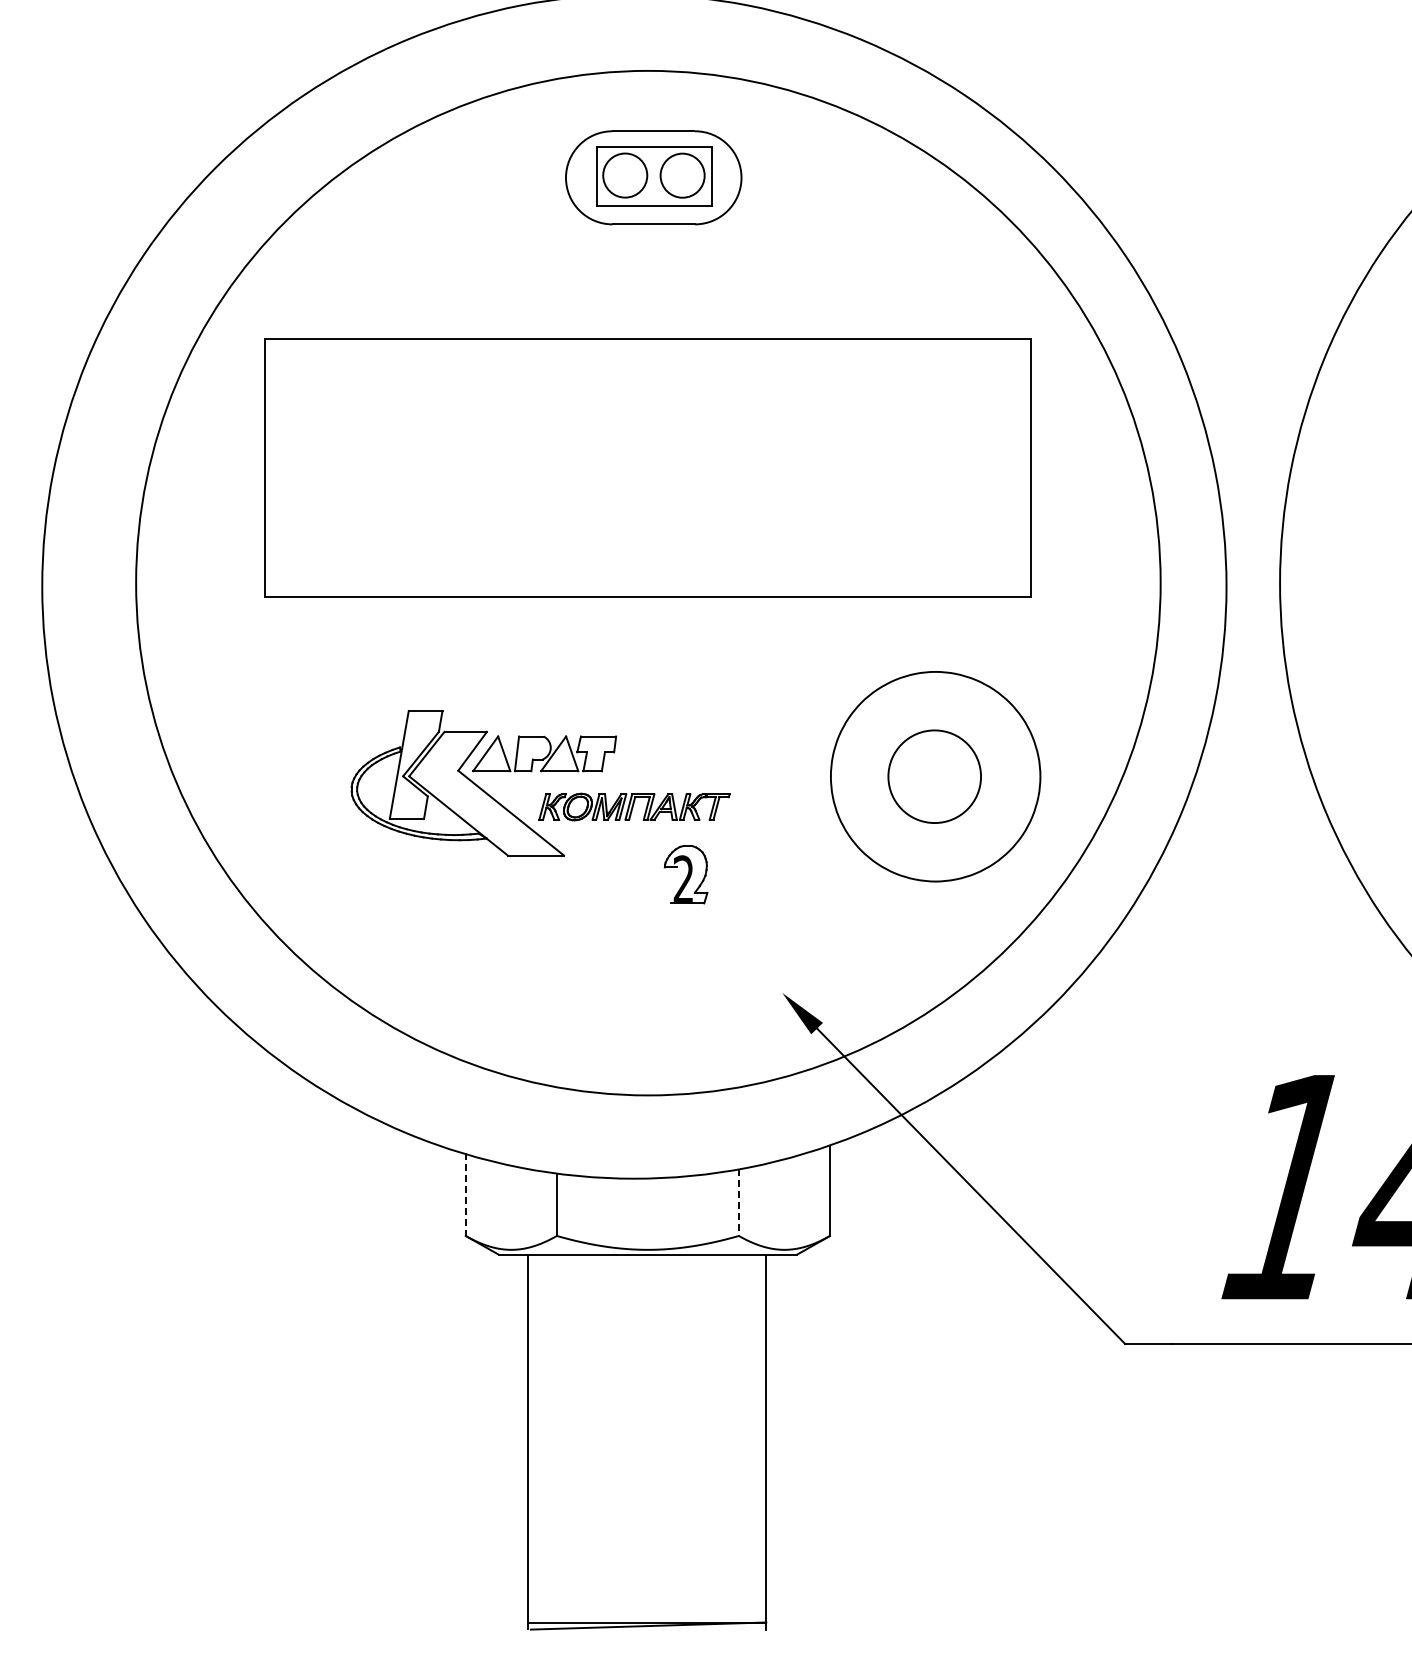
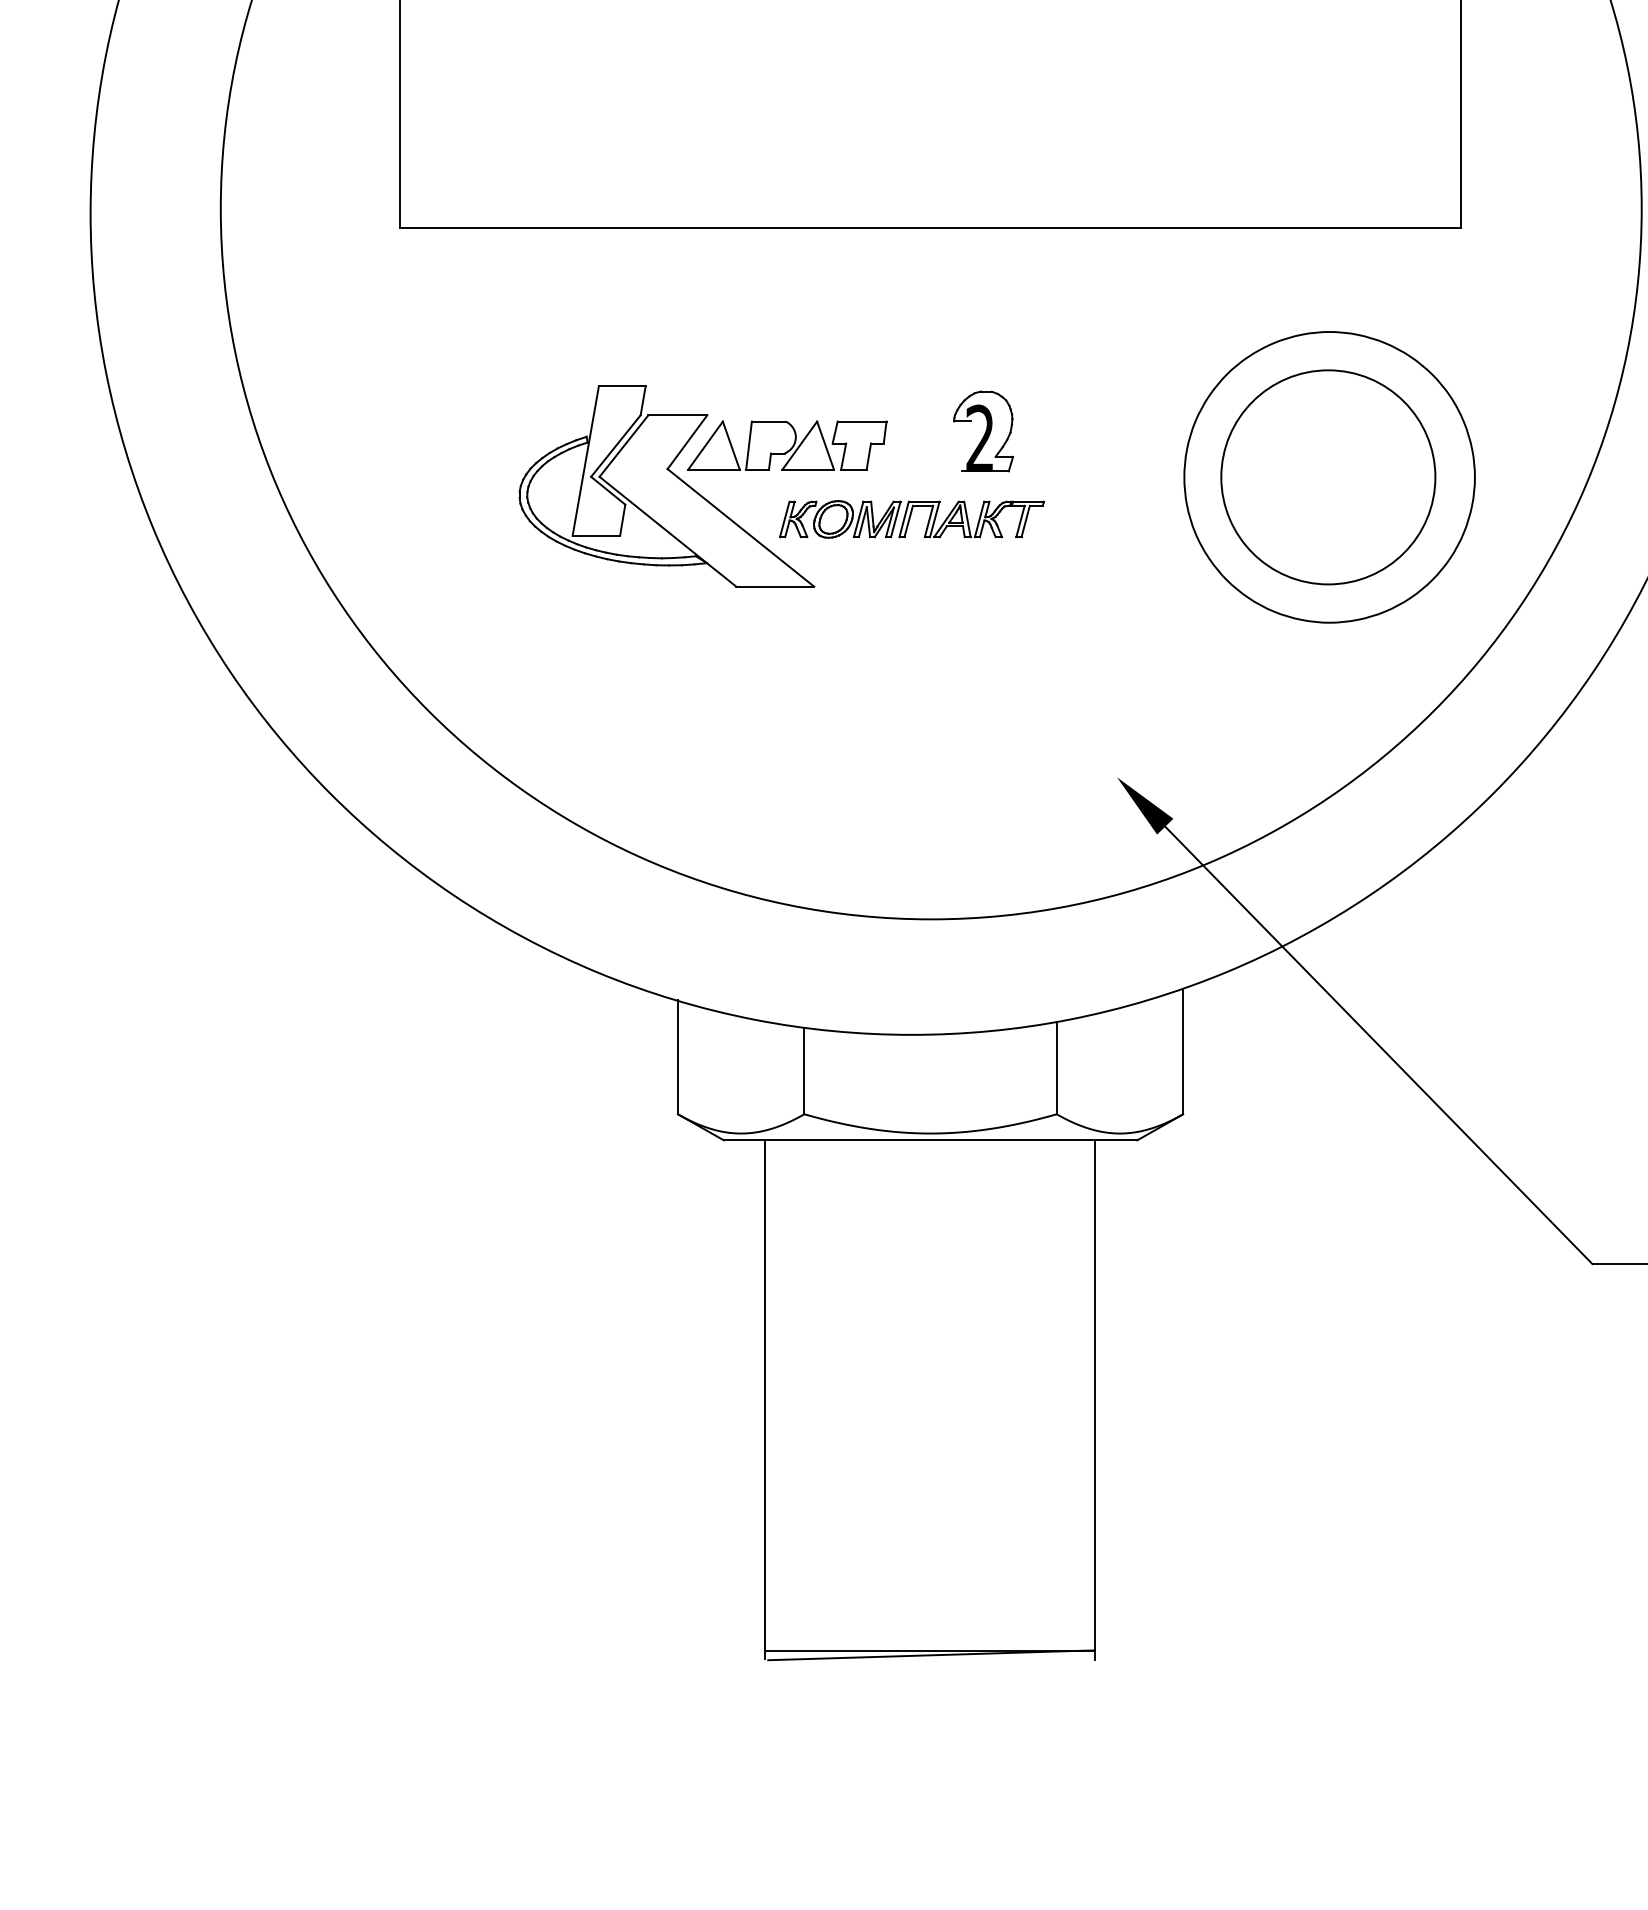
circle: (934, 776) -> (1328, 477), size x1.67
part: (685, 874) -> (982, 431), moved
line: (465, 1195) -> (677, 1058), dashed -> solid
line: (738, 1203) -> (1056, 1069), dashed -> solid

